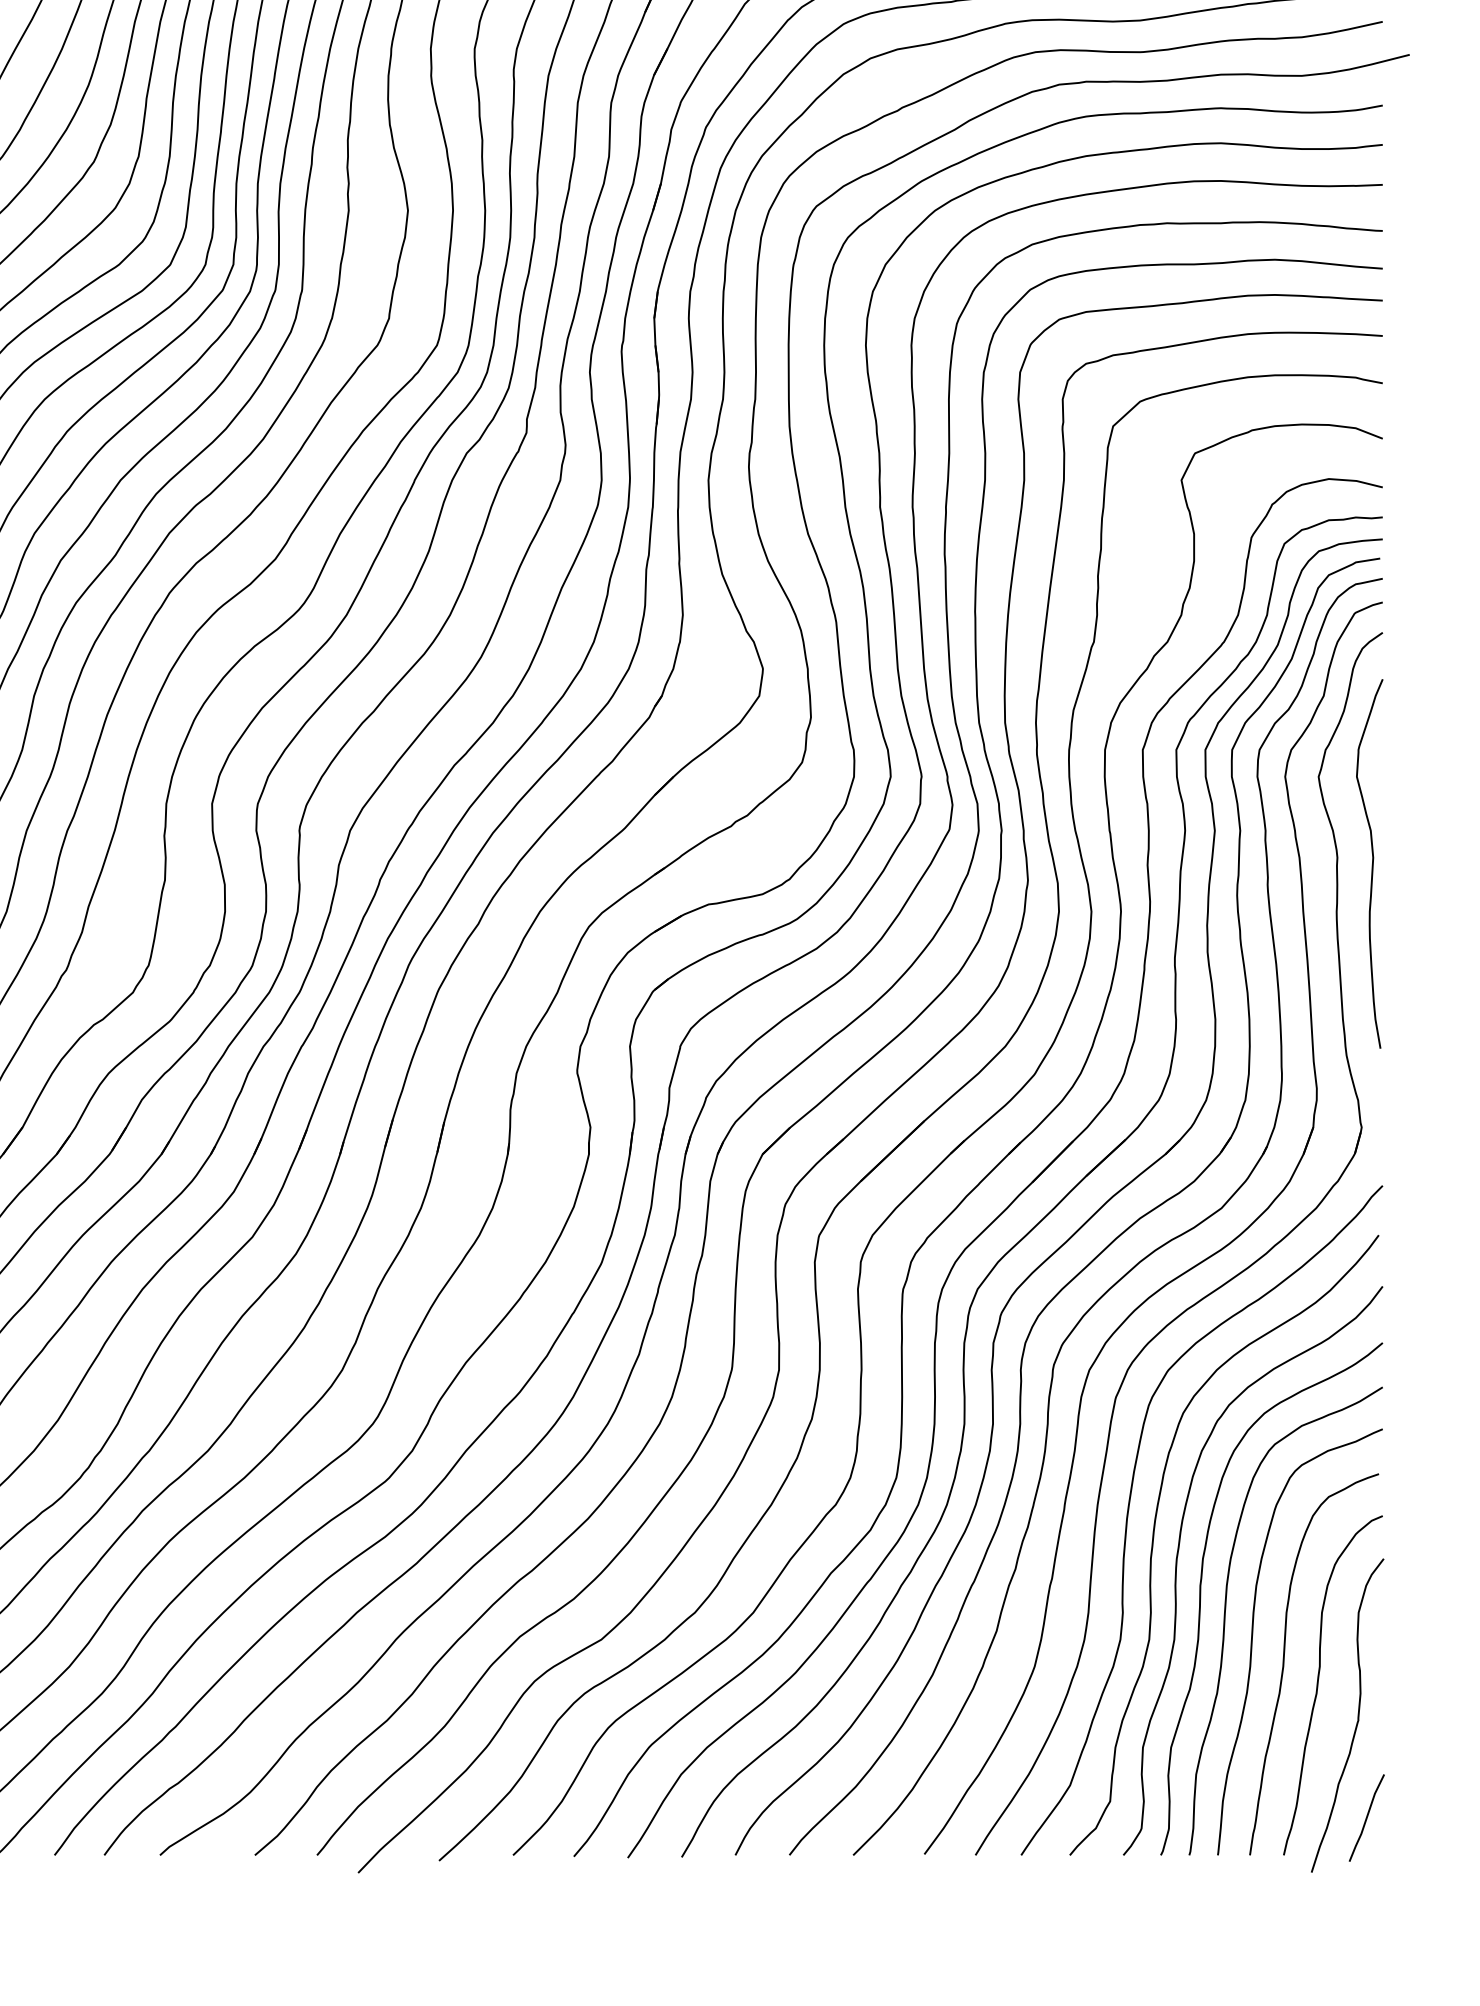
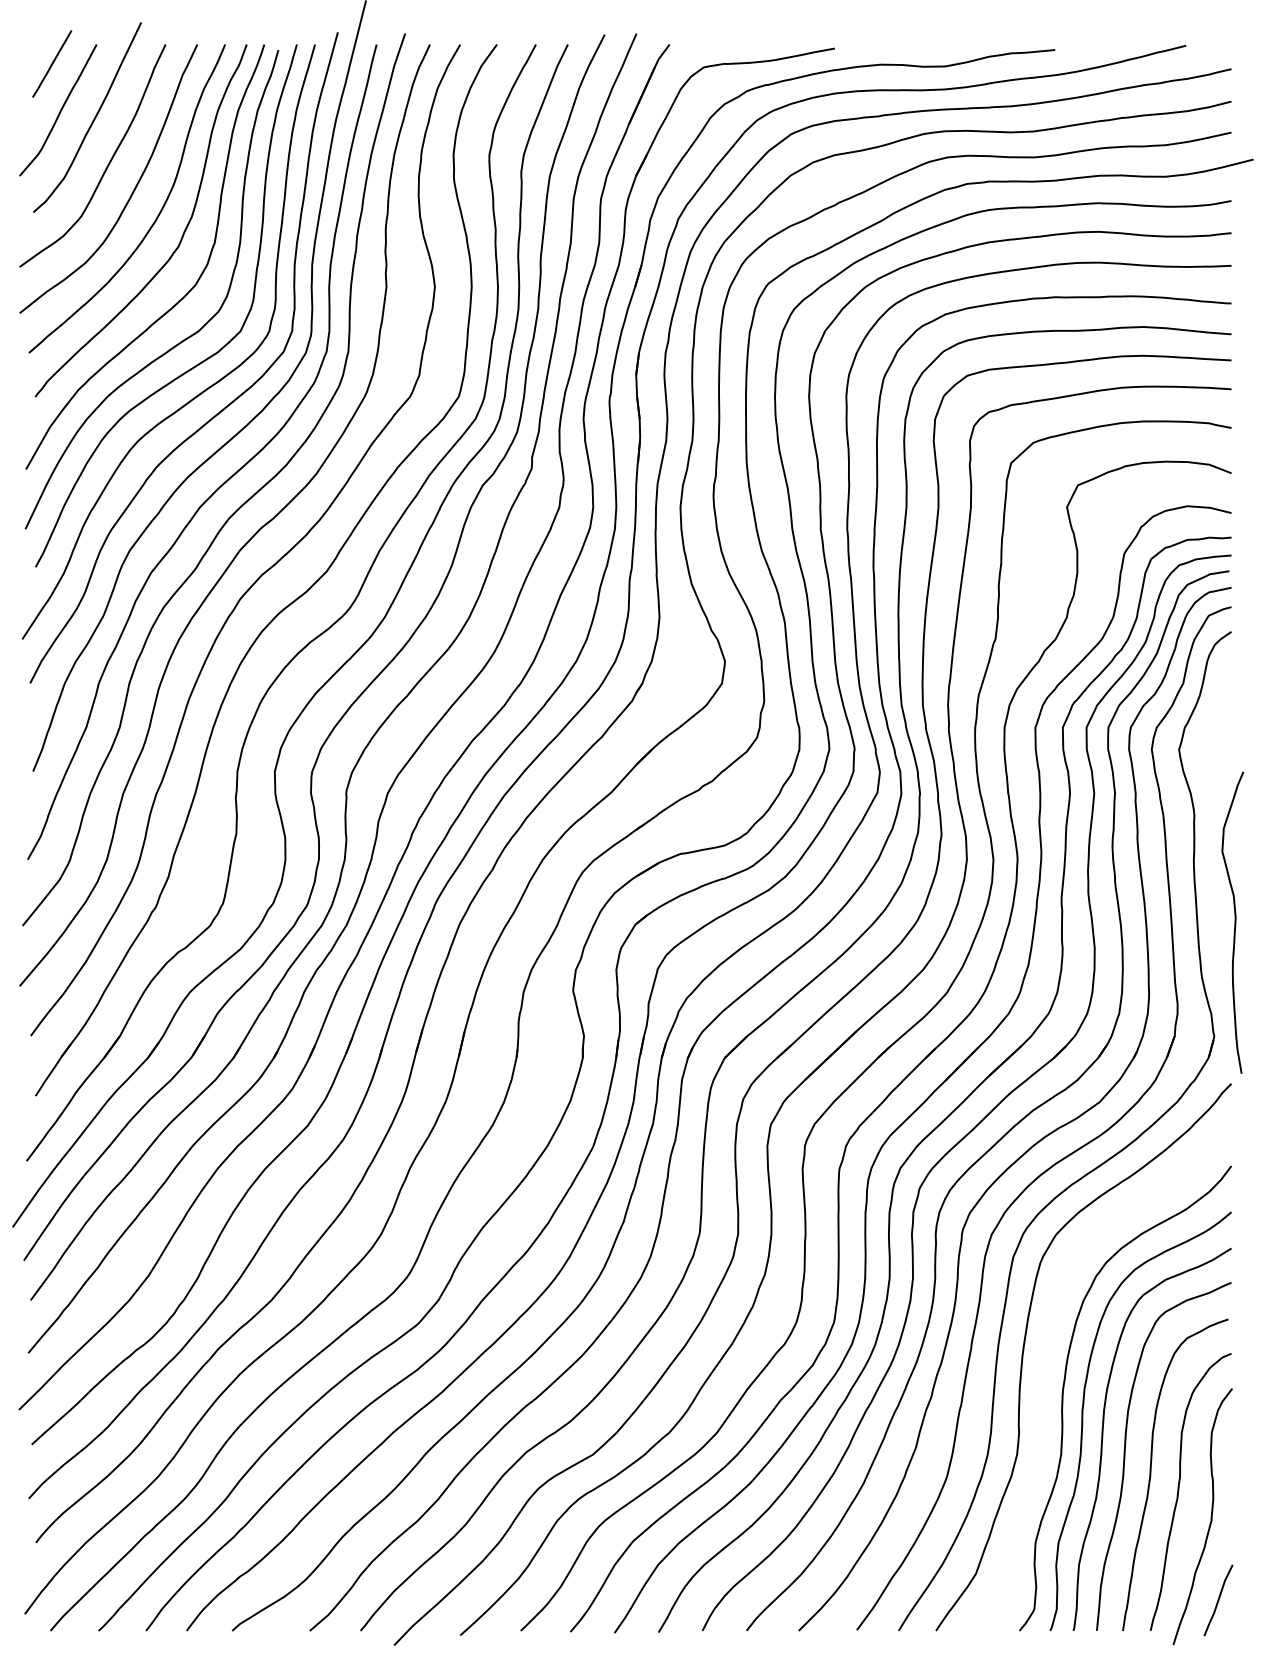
curve: (1371, 863) -> (1234, 922), moved
curve: (1155, 1534) -> (1045, 1368), removed

